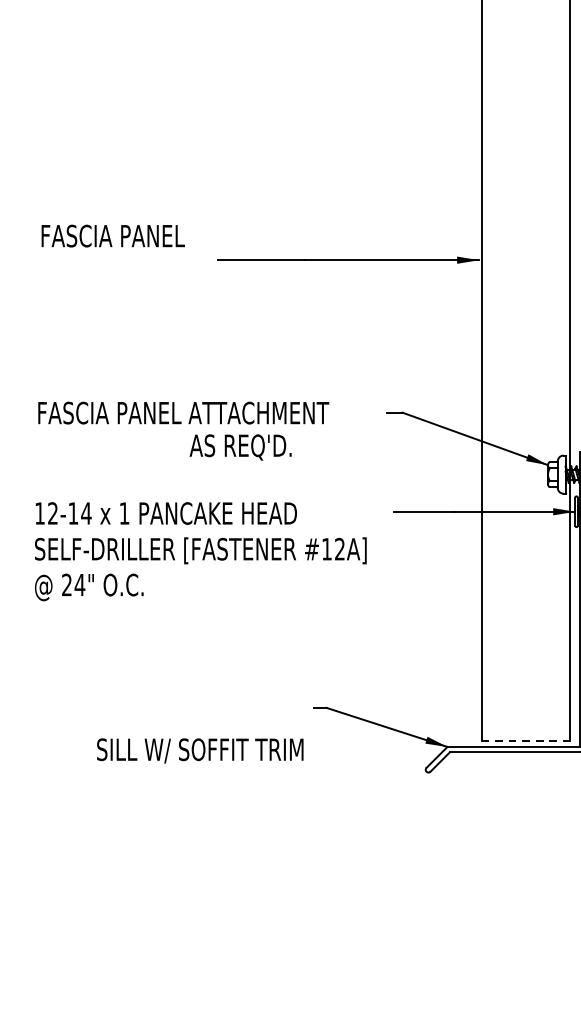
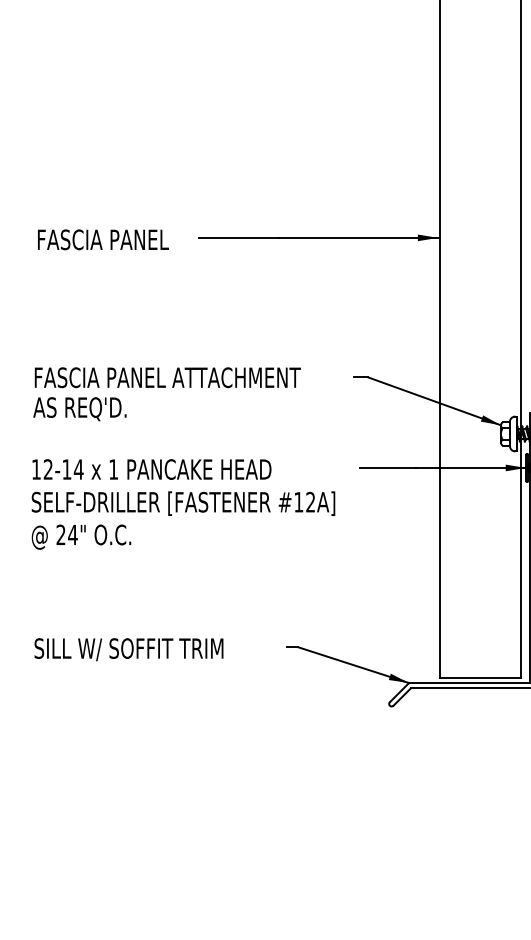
text: (113, 235) -> (103, 239), moved
text: (240, 447) -> (79, 409), moved
line: (526, 740) -> (481, 677), dashed -> solid
text: (199, 750) -> (128, 649), moved

